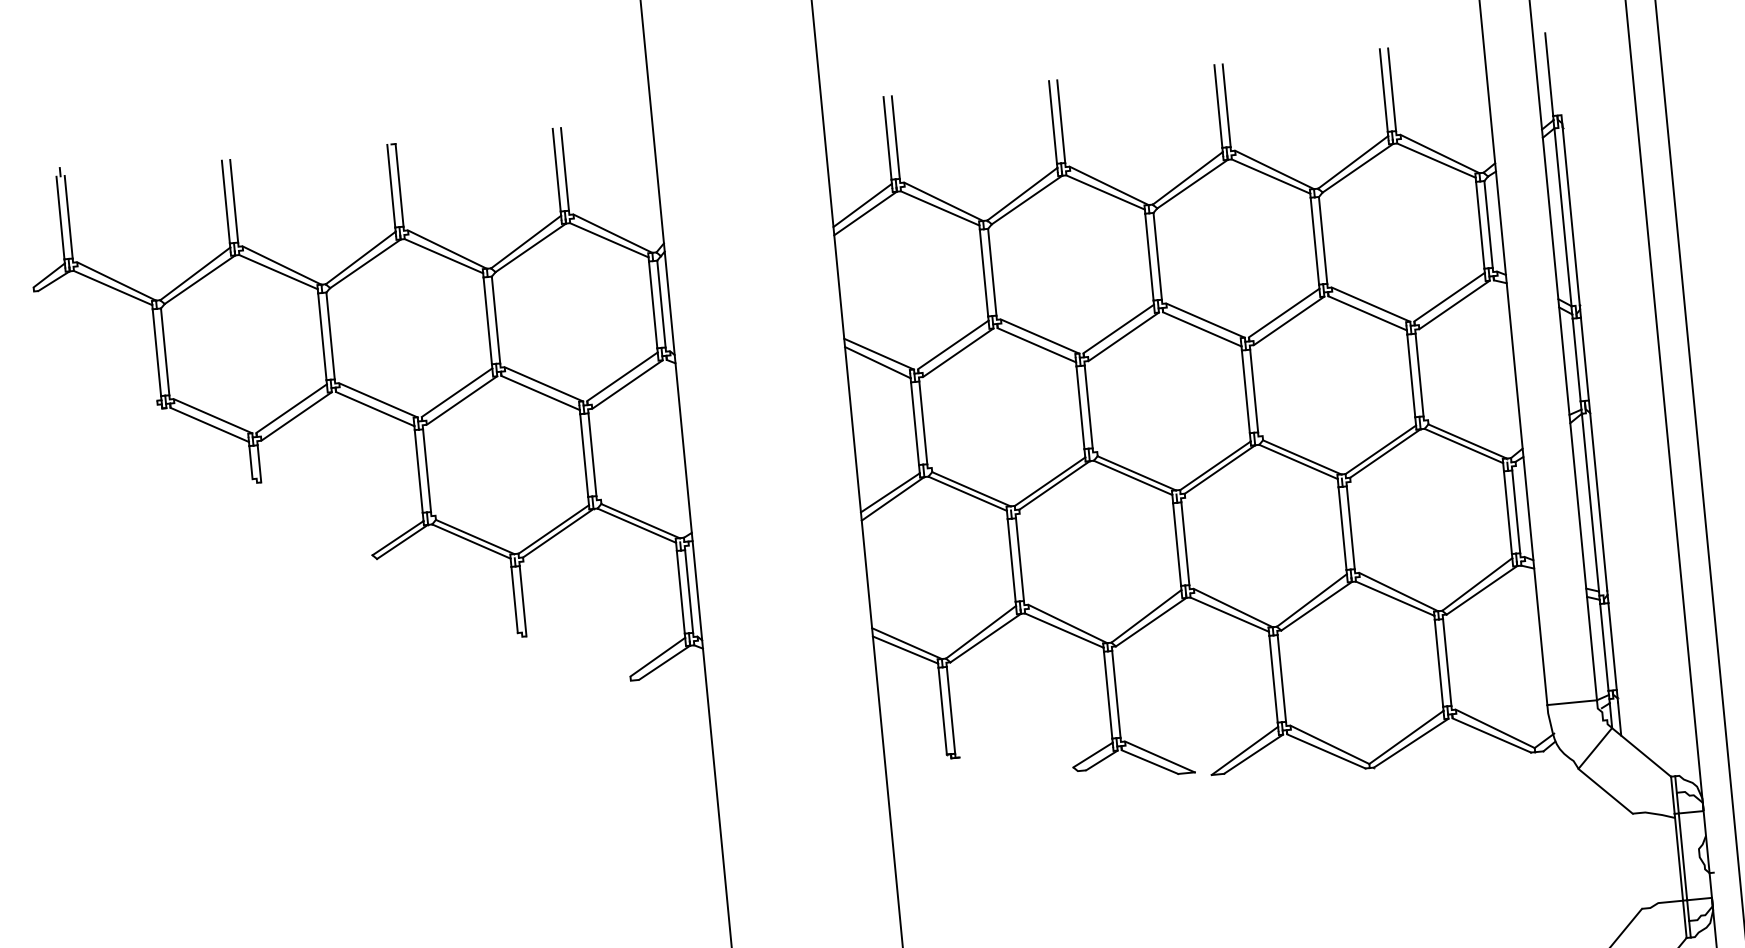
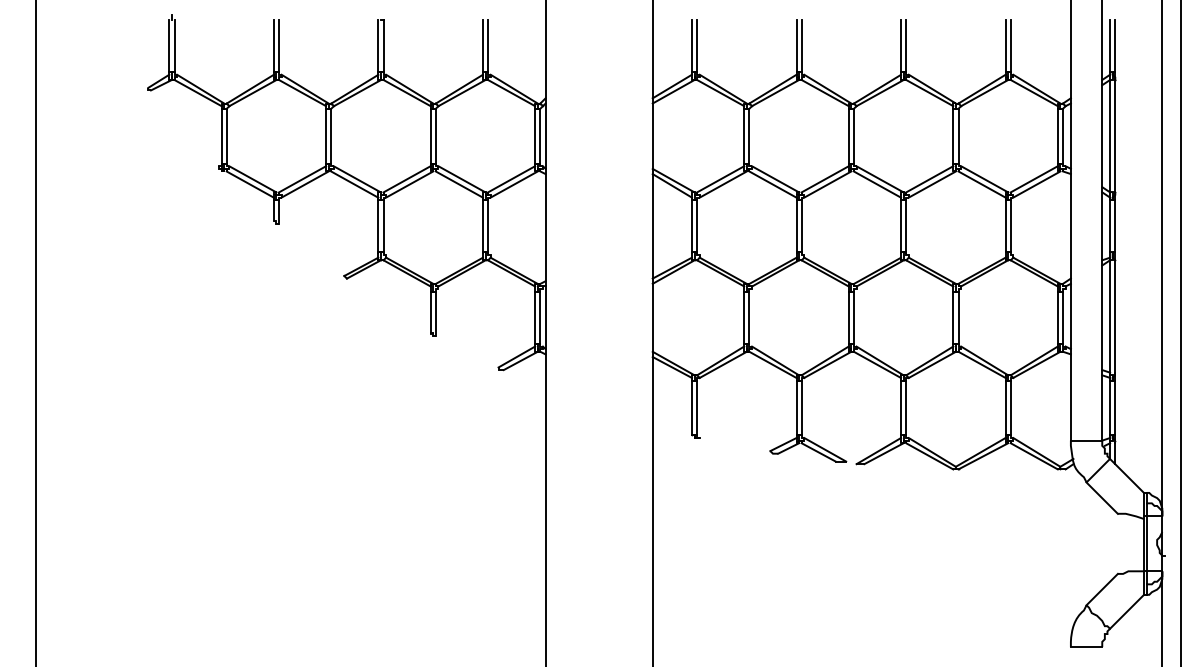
line: (1557, 72) -> (1115, 45), added

